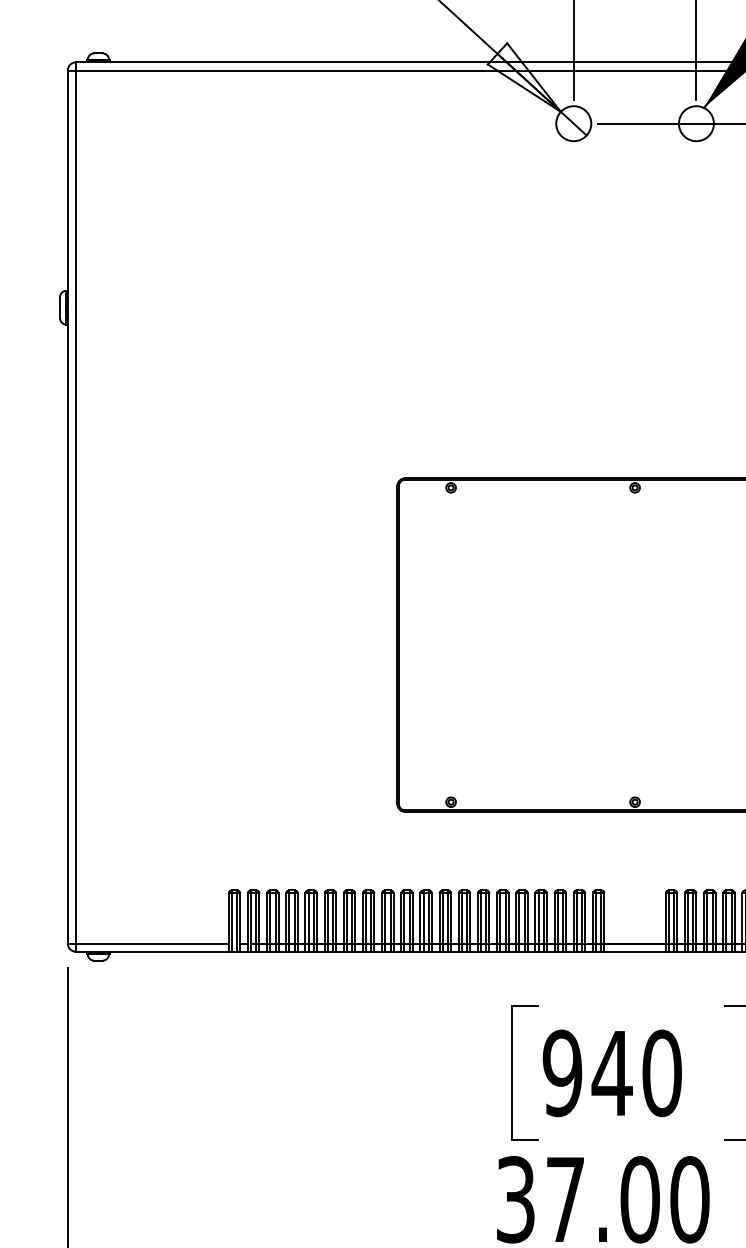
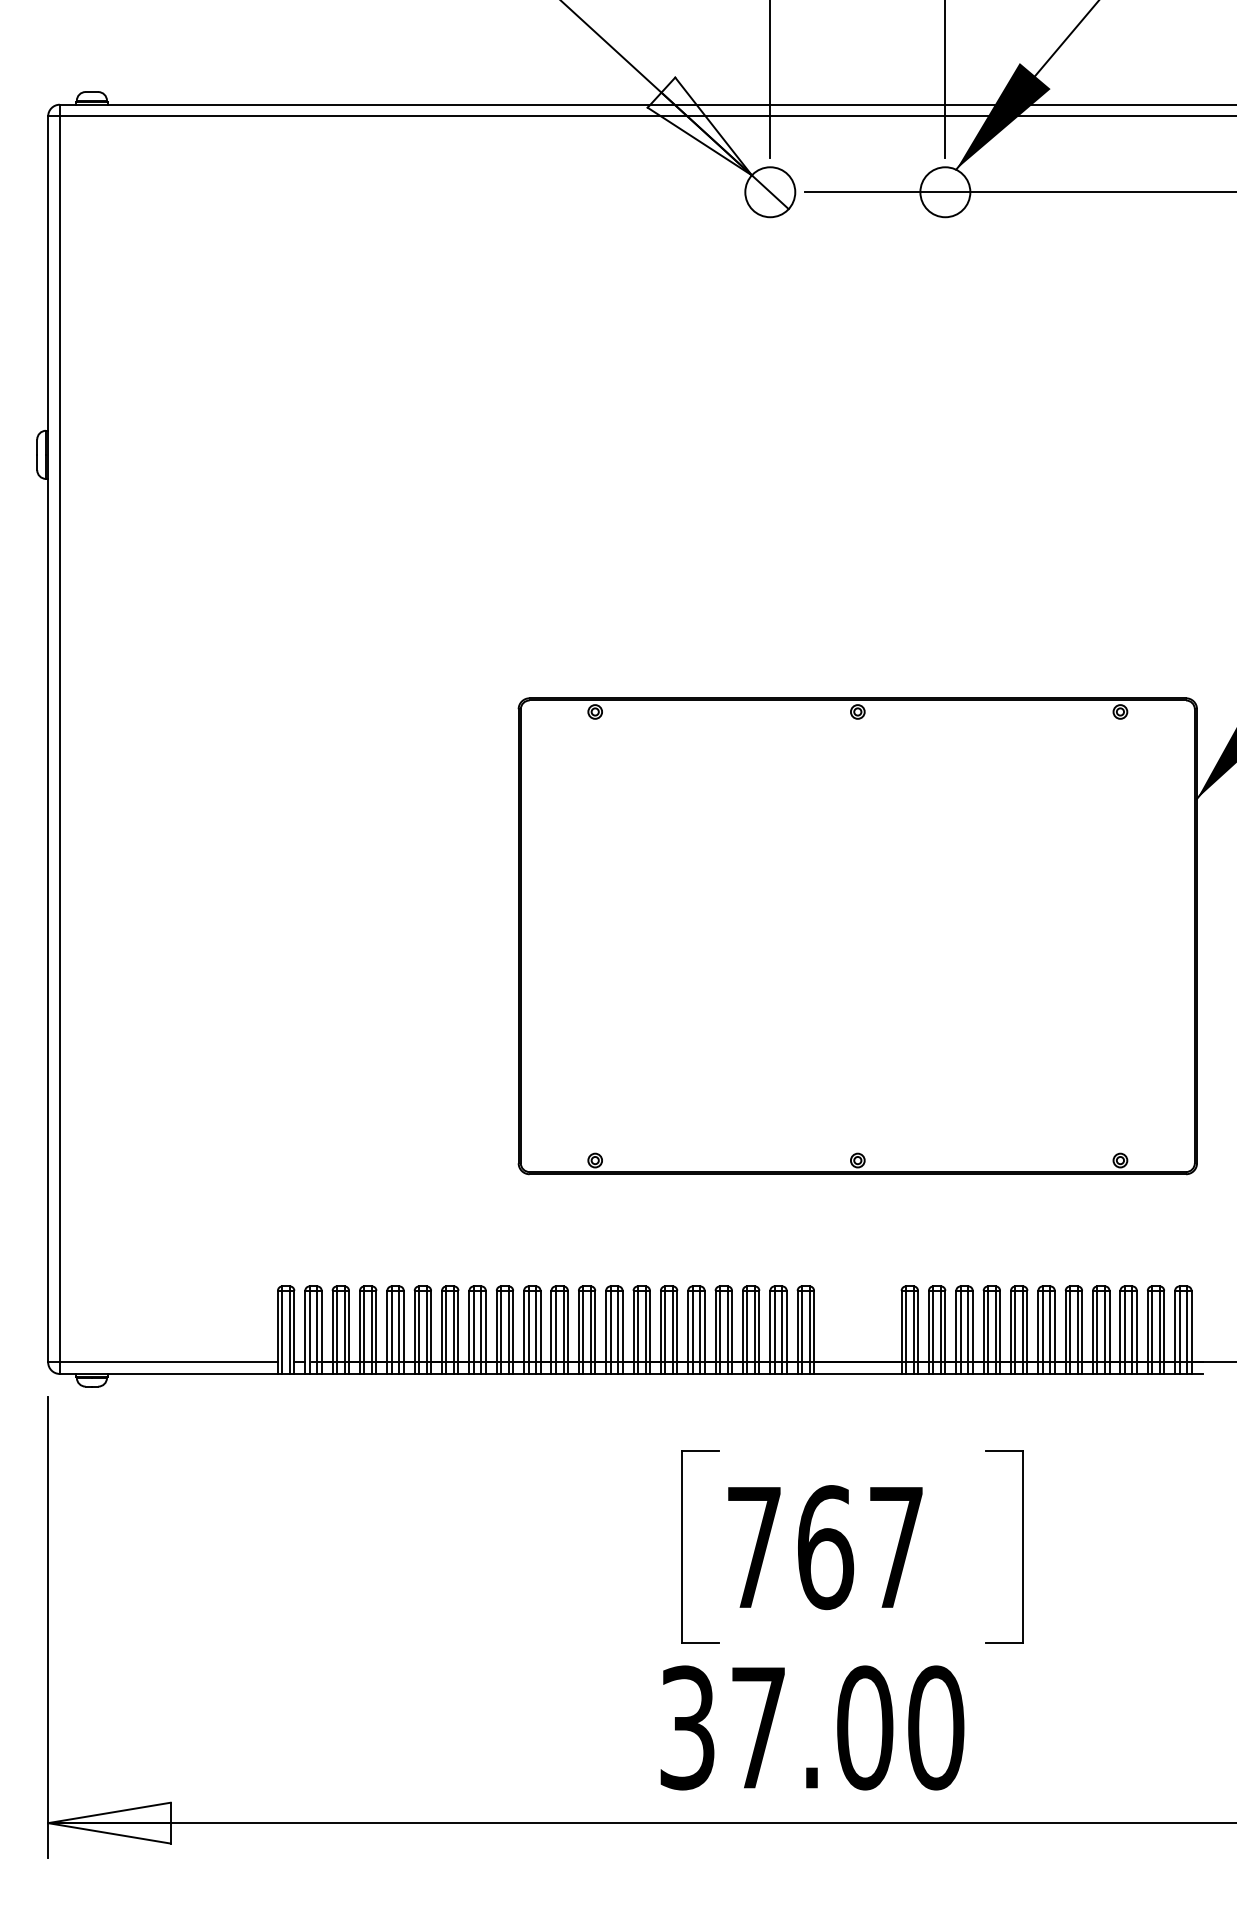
text: (612, 1073) -> (825, 1547), 940 -> 767

